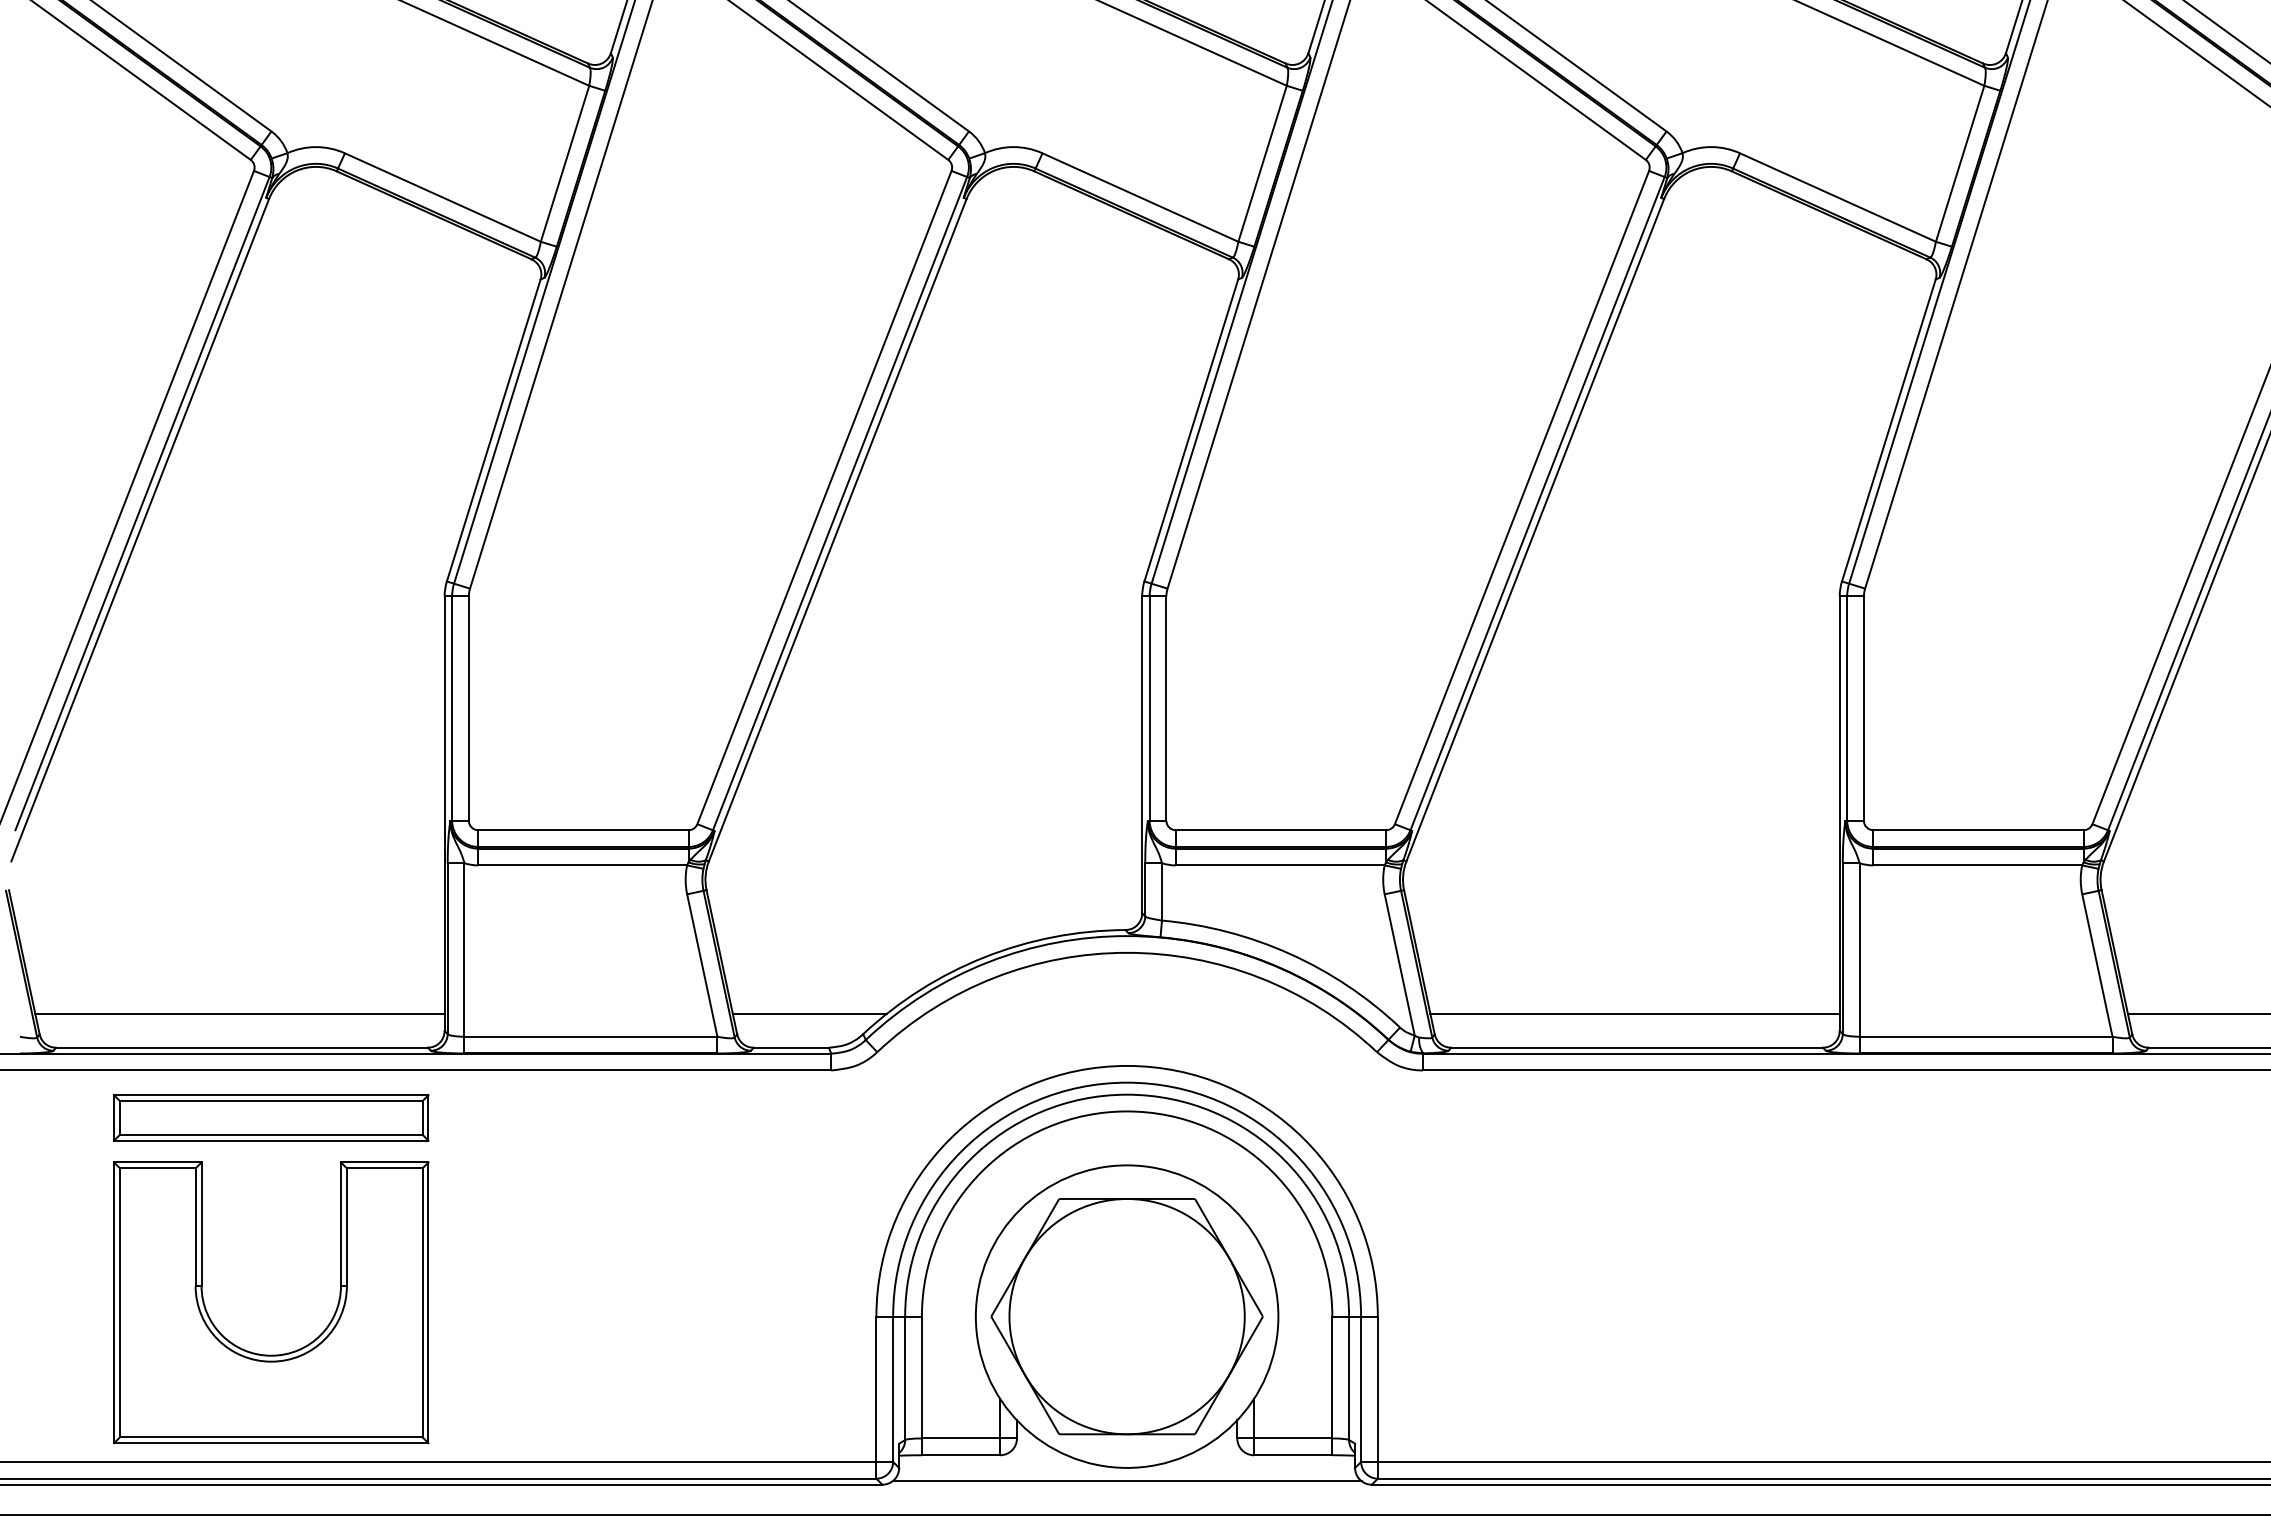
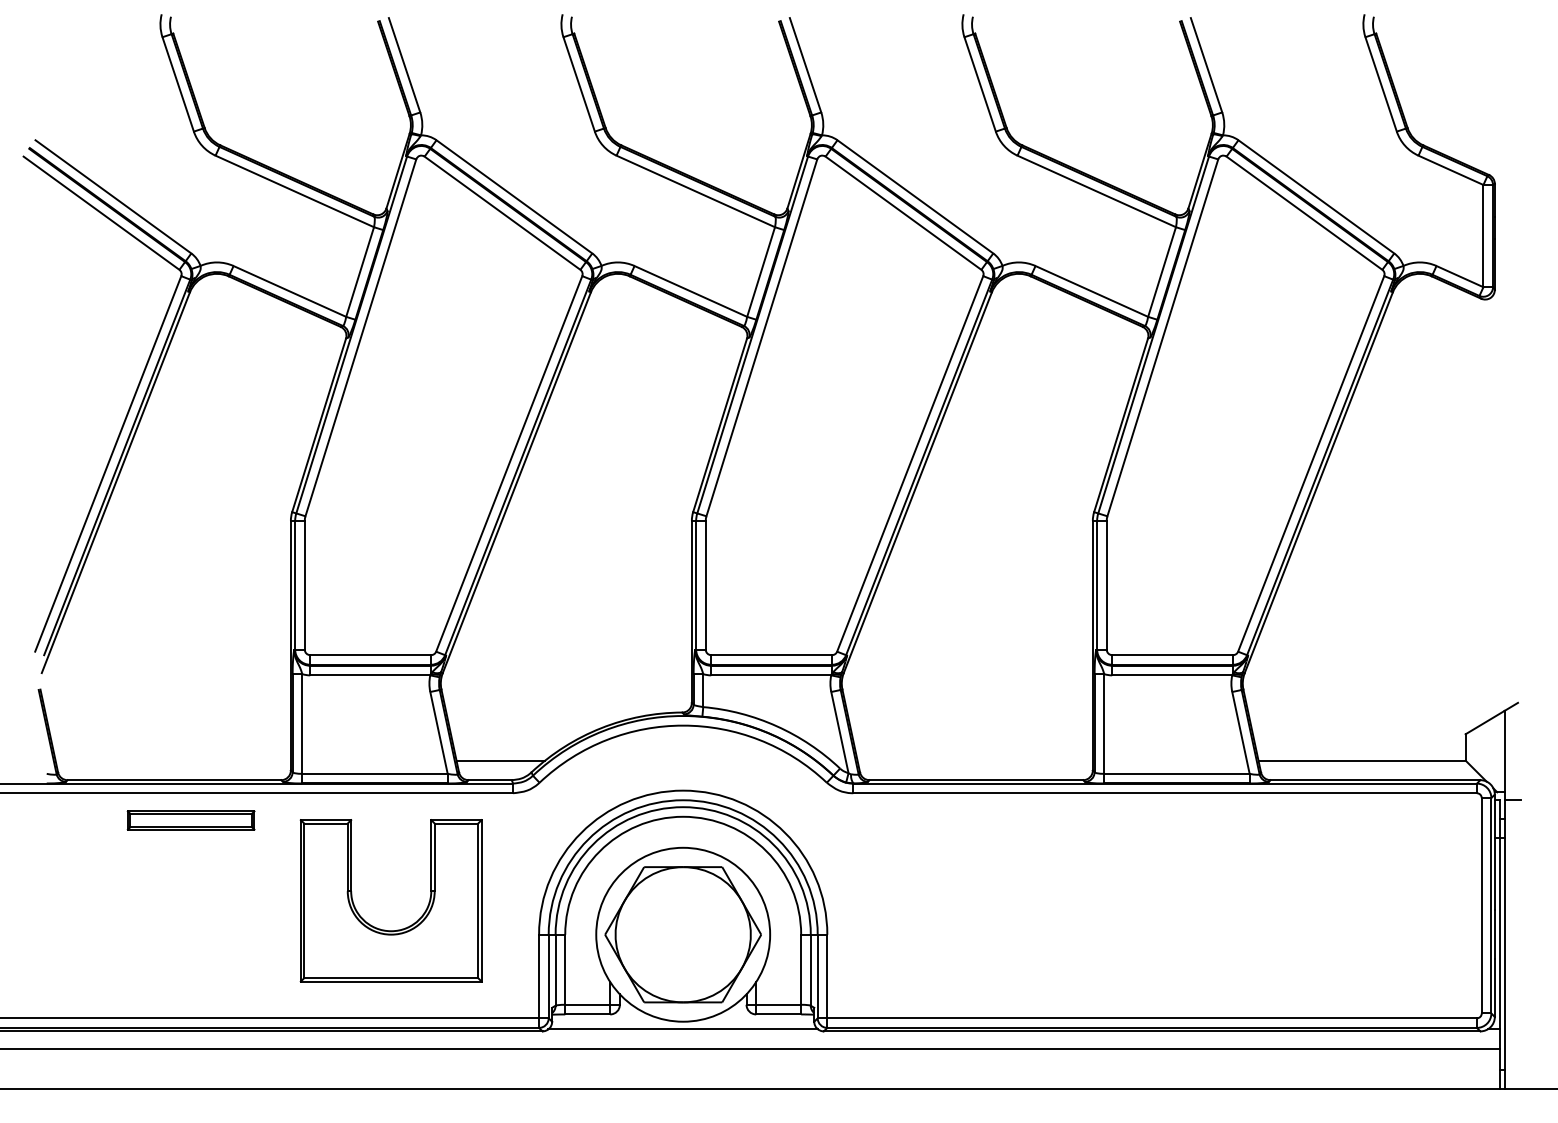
line: (238, 1013) -> (172, 760), removed
line: (1633, 1013) -> (974, 760), removed
part: (269, 1117) -> (190, 820), size x0.7
part: (261, 1352) -> (385, 929), moved

